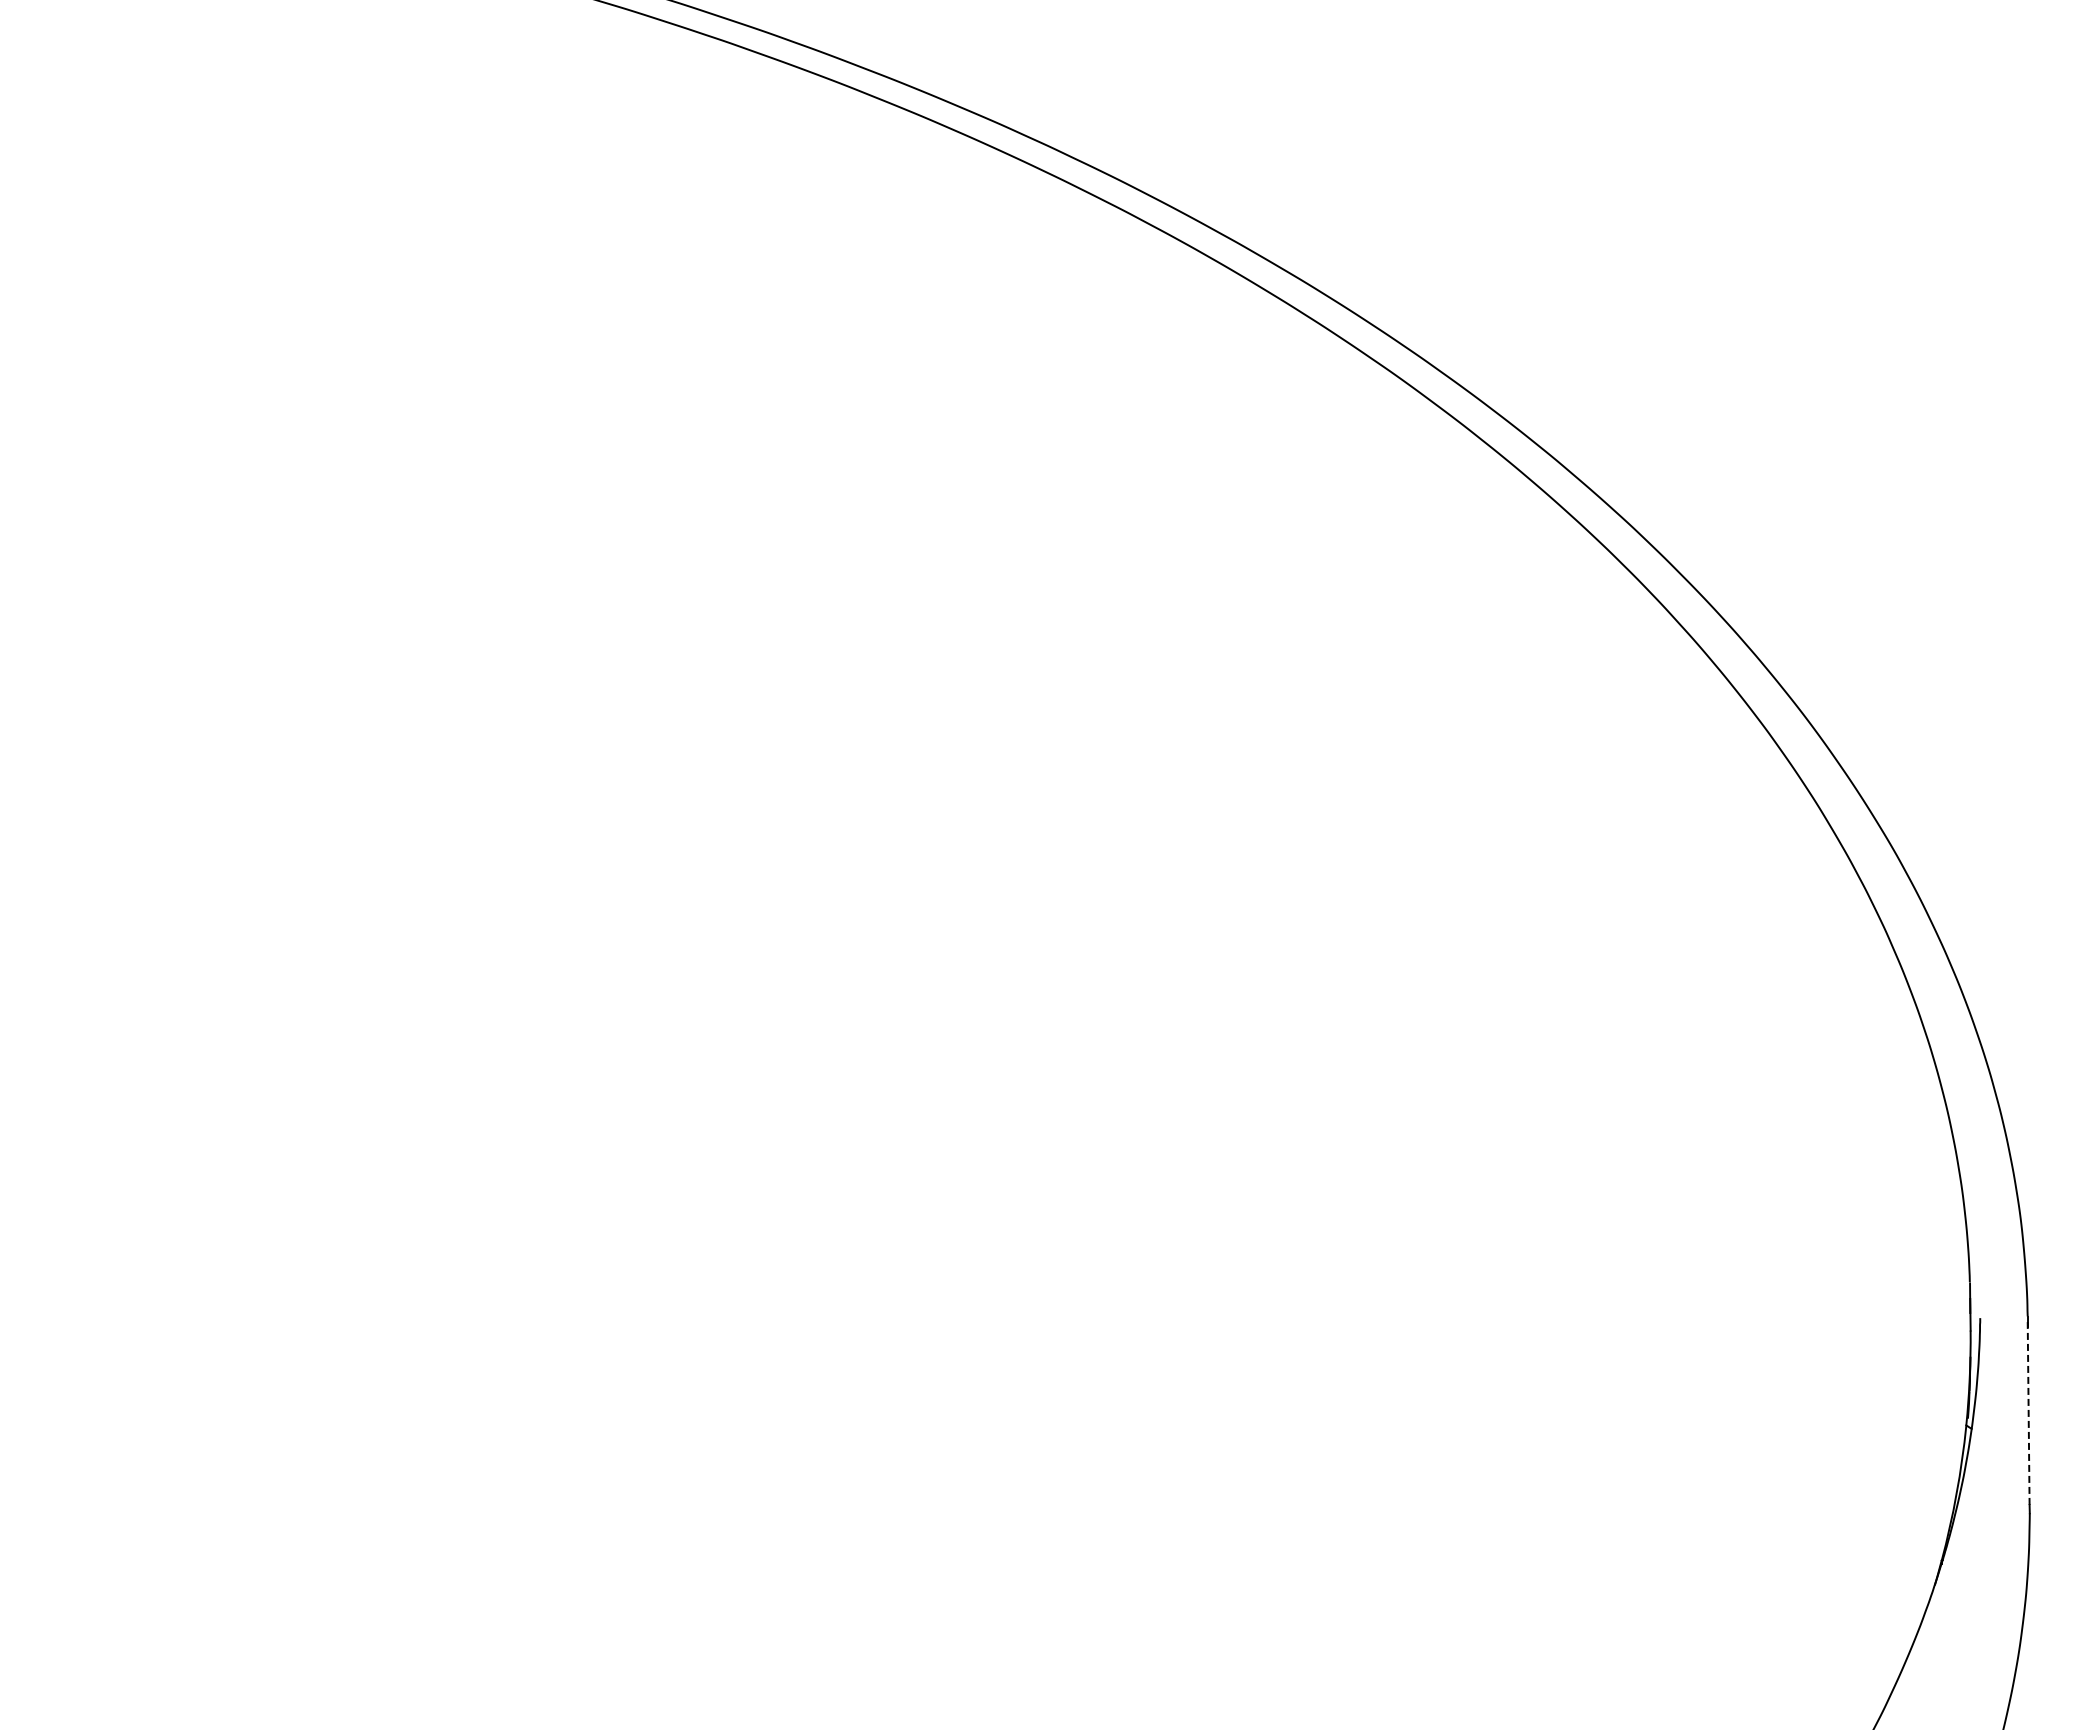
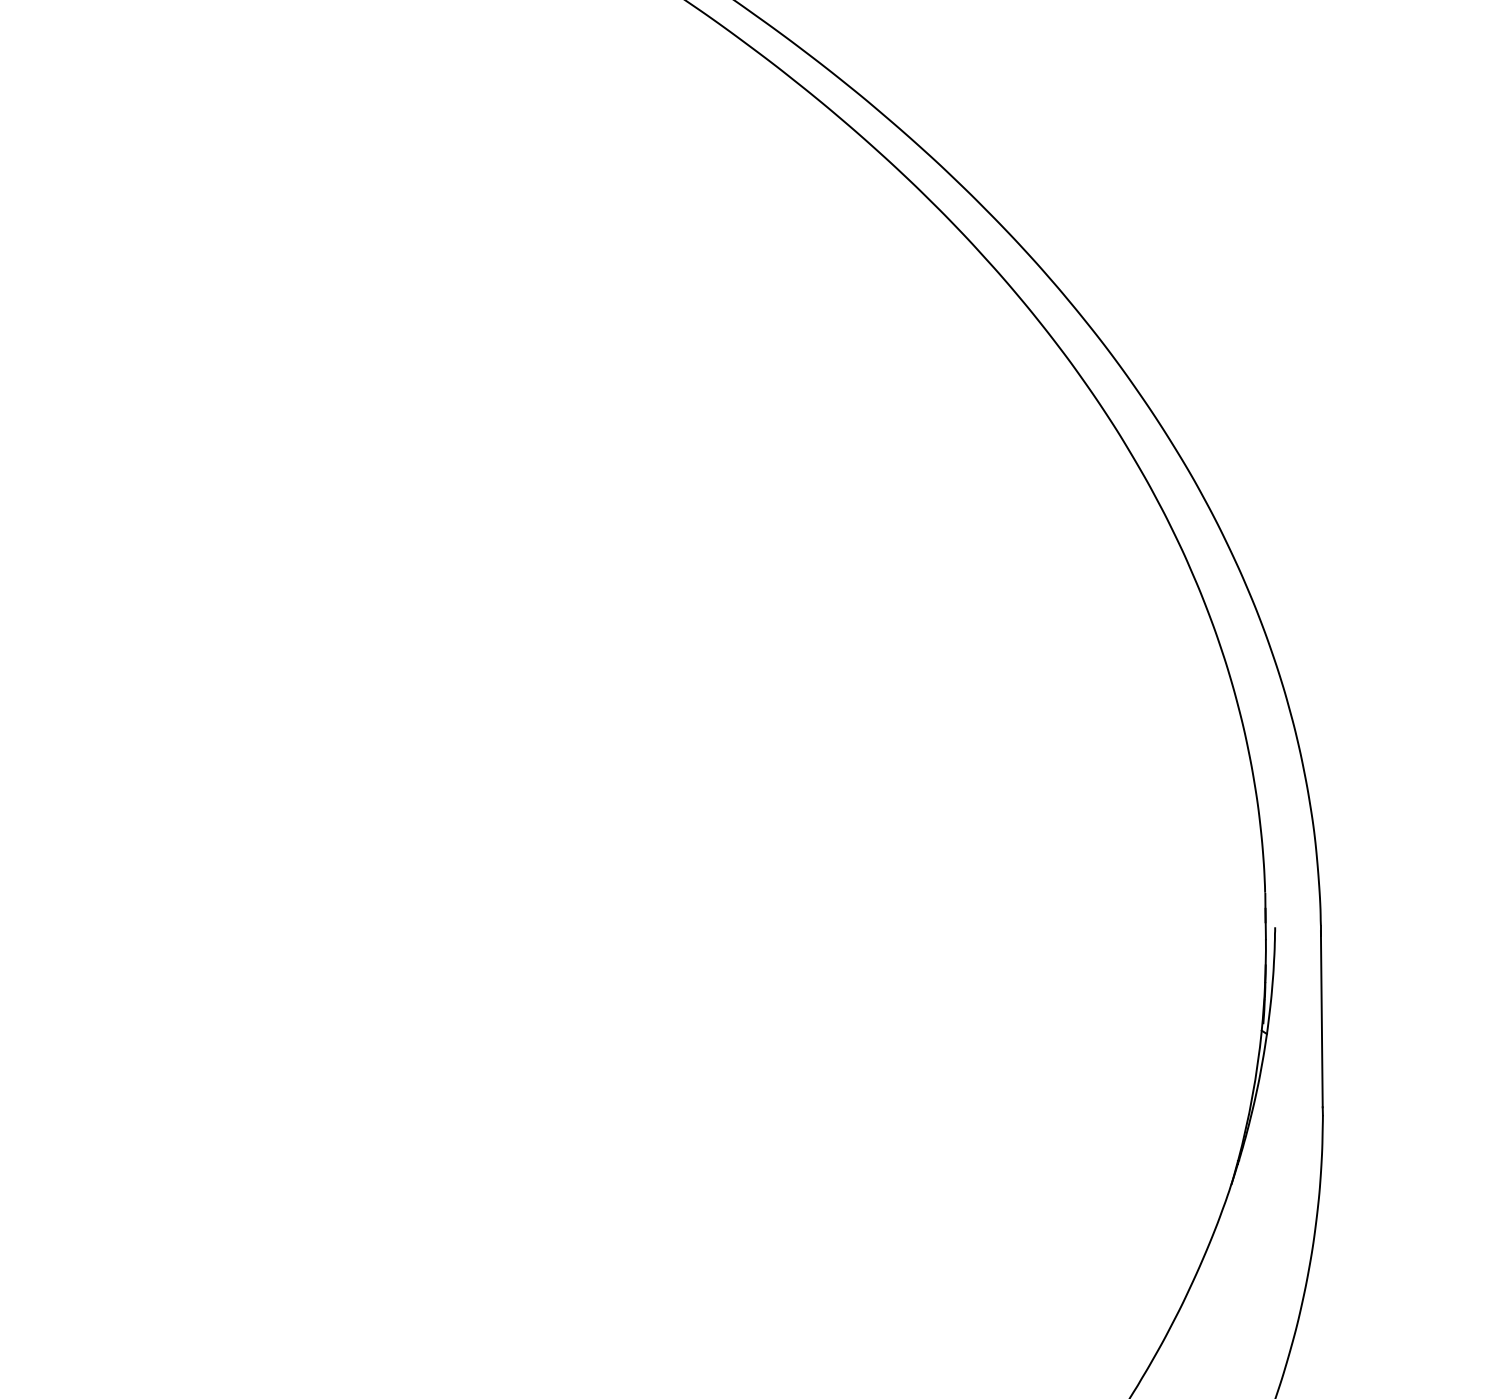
line: (2028, 1413) -> (1321, 1019), dashed -> solid

